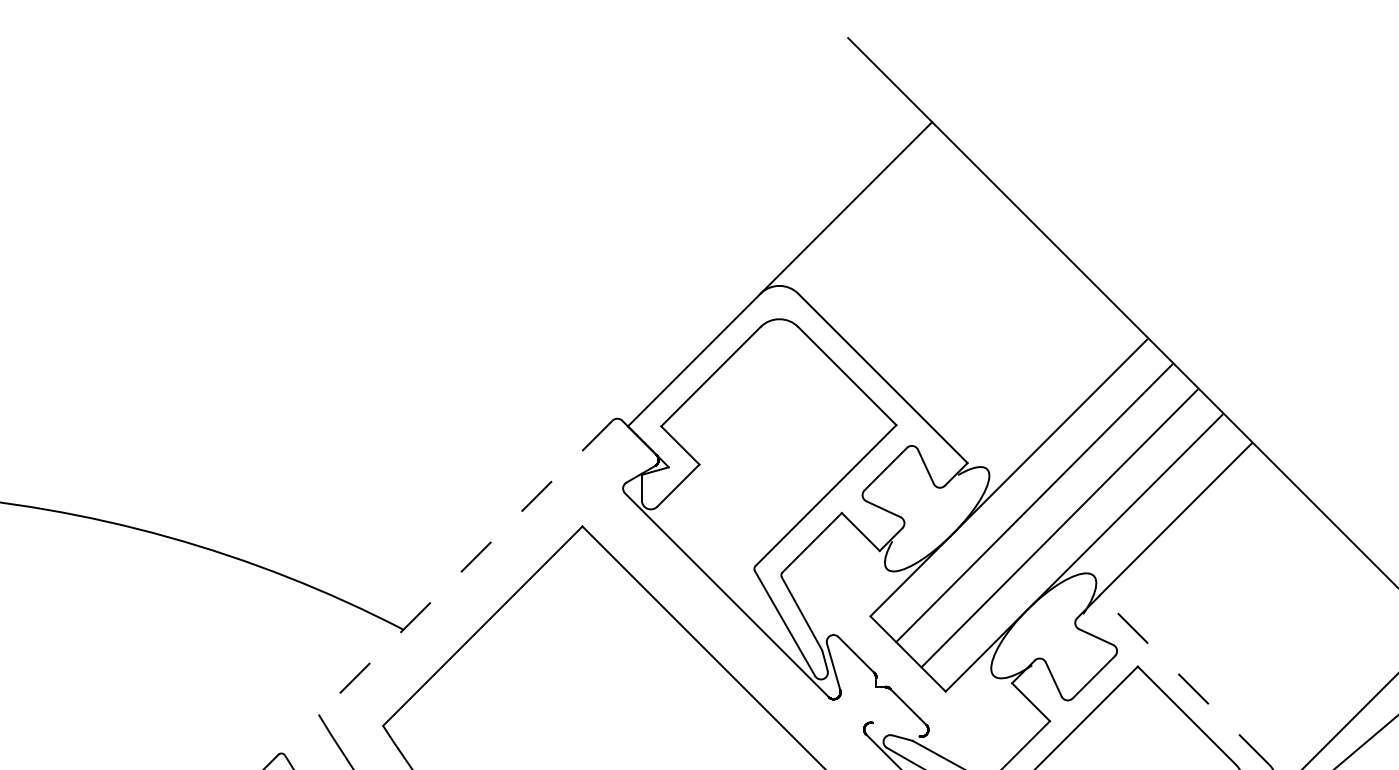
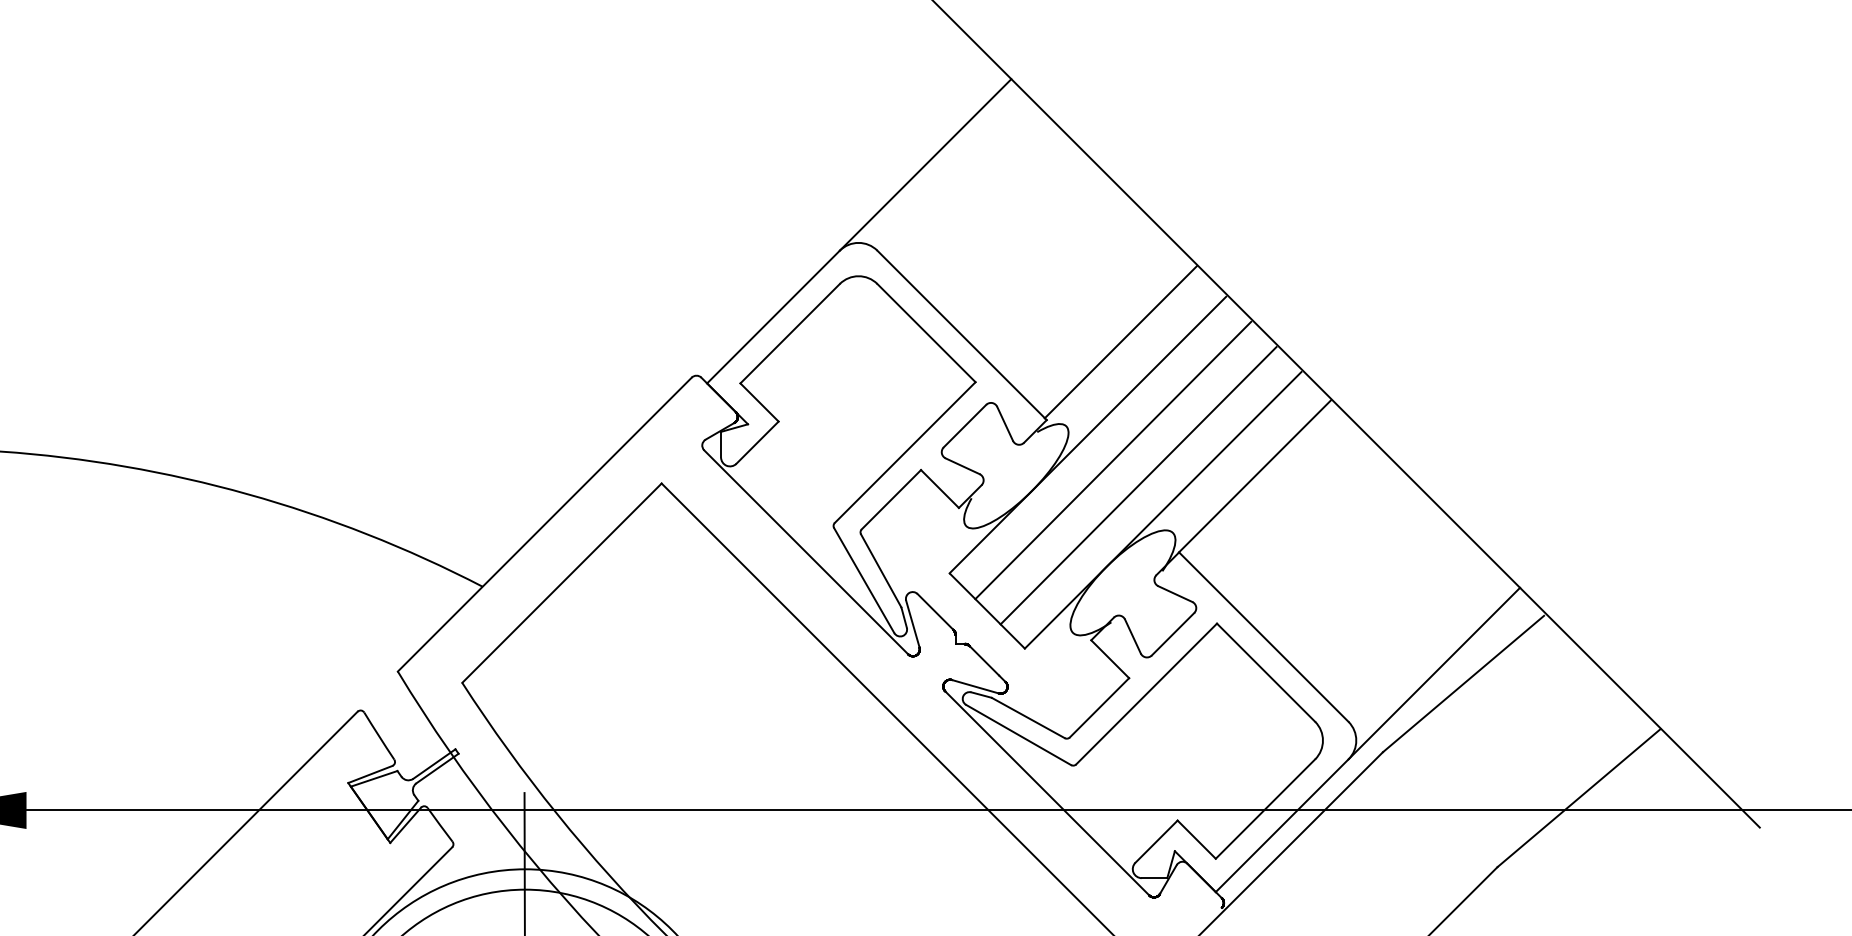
line: (1041, 385) -> (1120, 342), added
line: (465, 567) -> (544, 524), dashed -> solid
line: (1184, 680) -> (1263, 637), dashed -> solid
line: (896, 729) -> (975, 686), added

